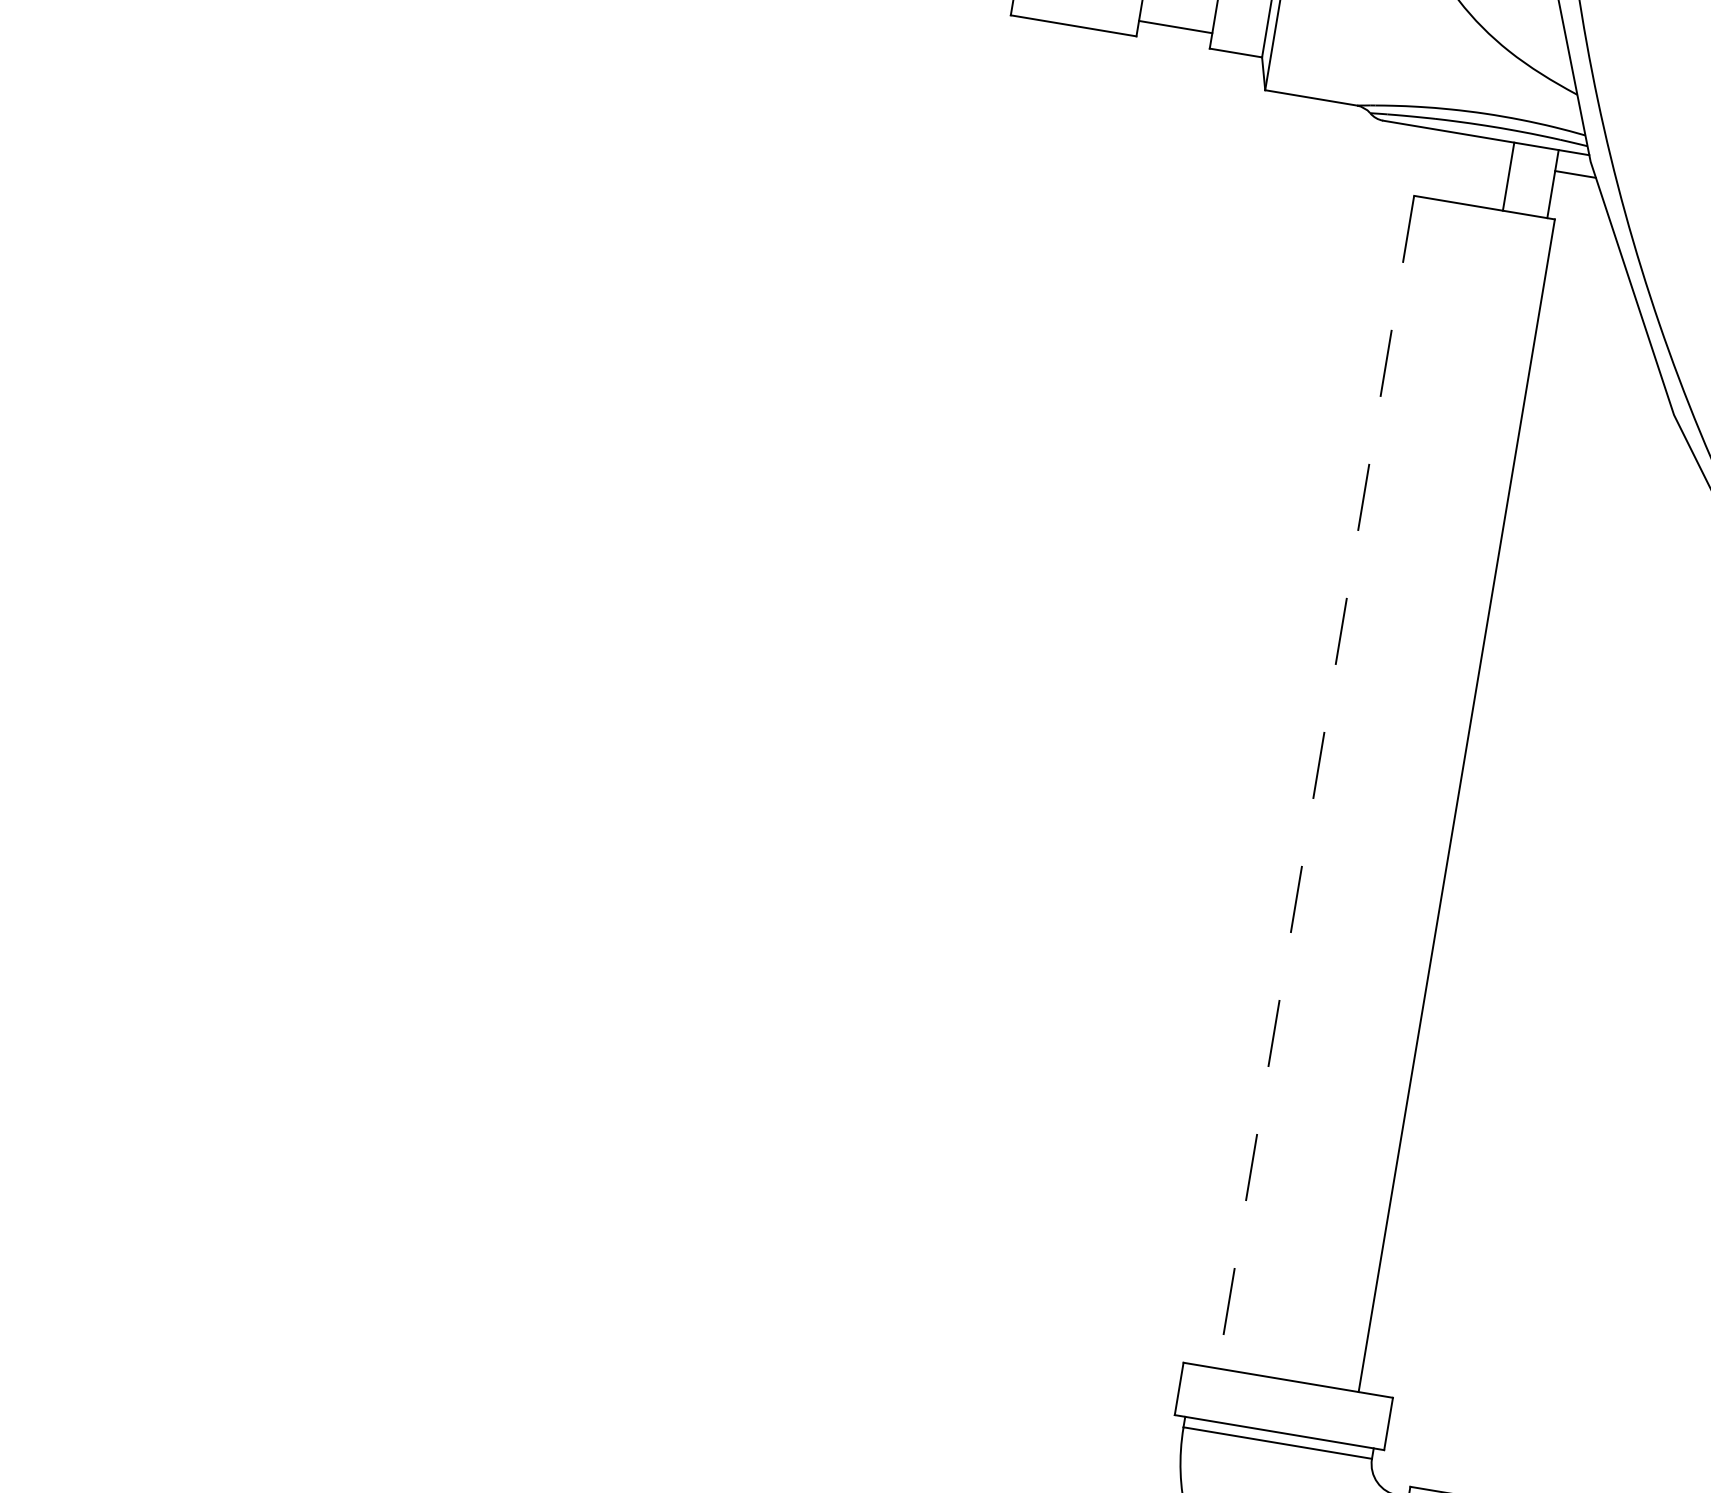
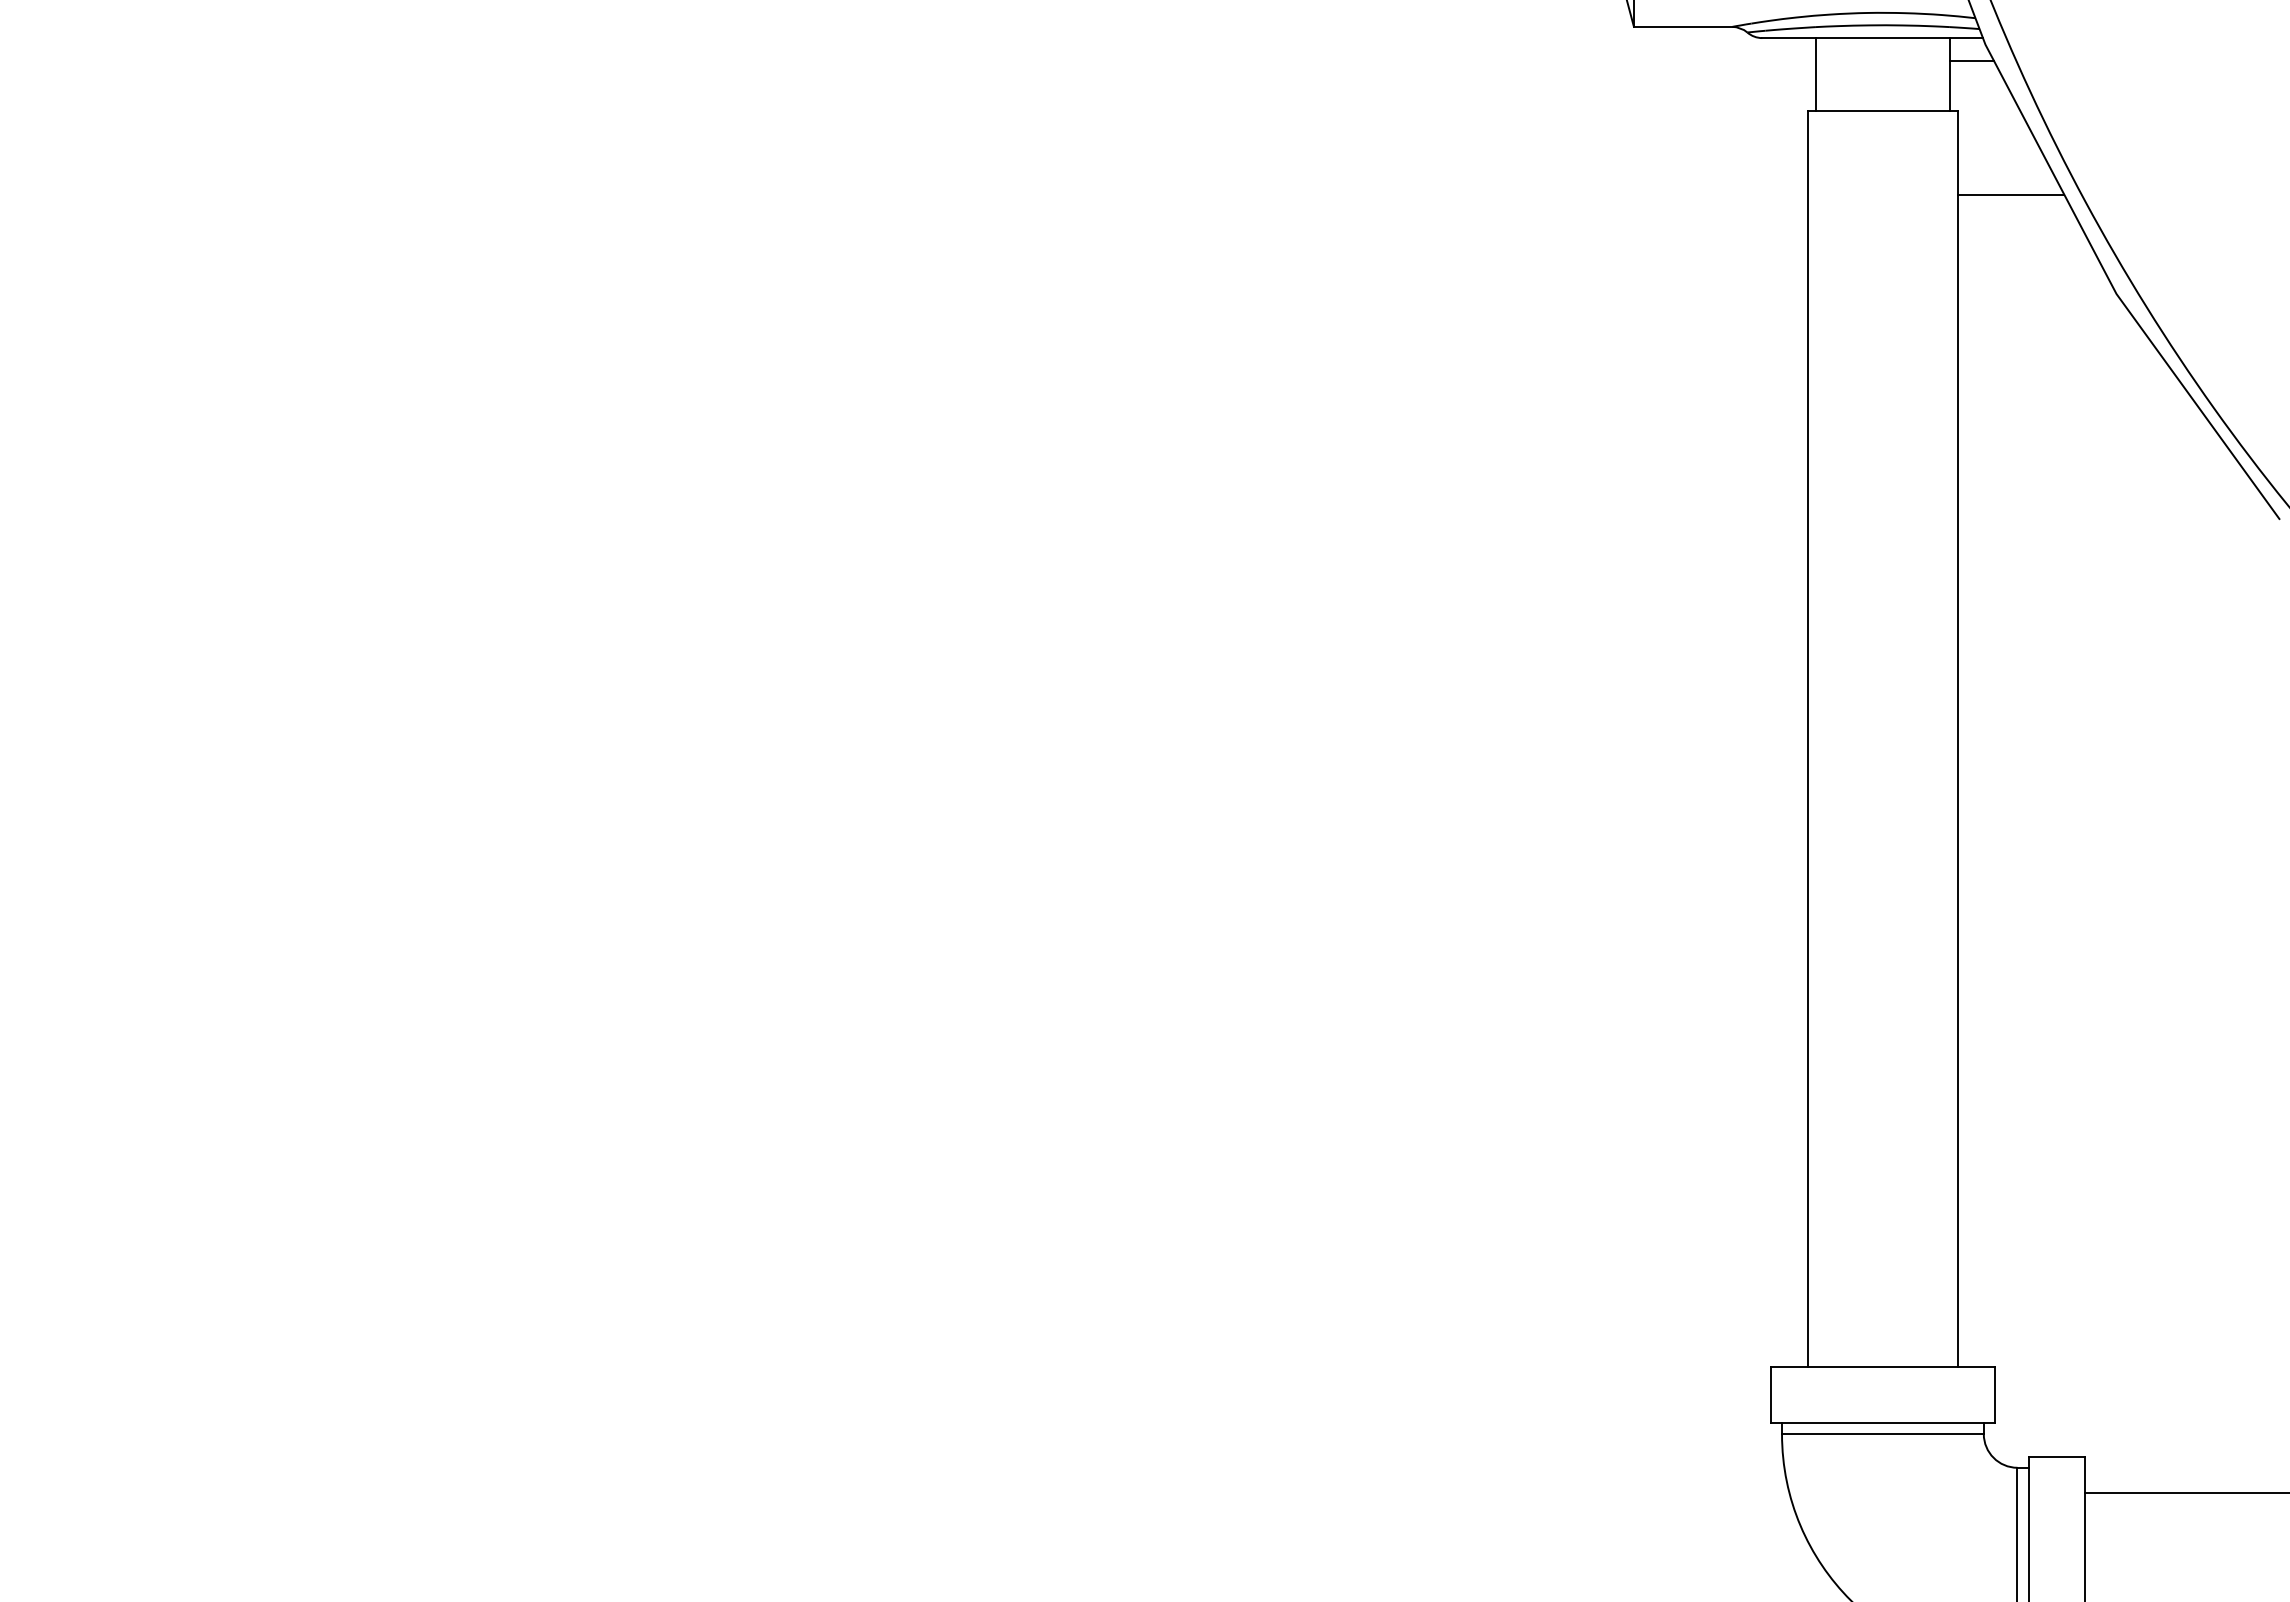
line: (1508, 176) -> (1815, 74), moved
line: (1591, 306) -> (2011, 195), added
line: (1316, 781) -> (1807, 738), dashed -> solid

